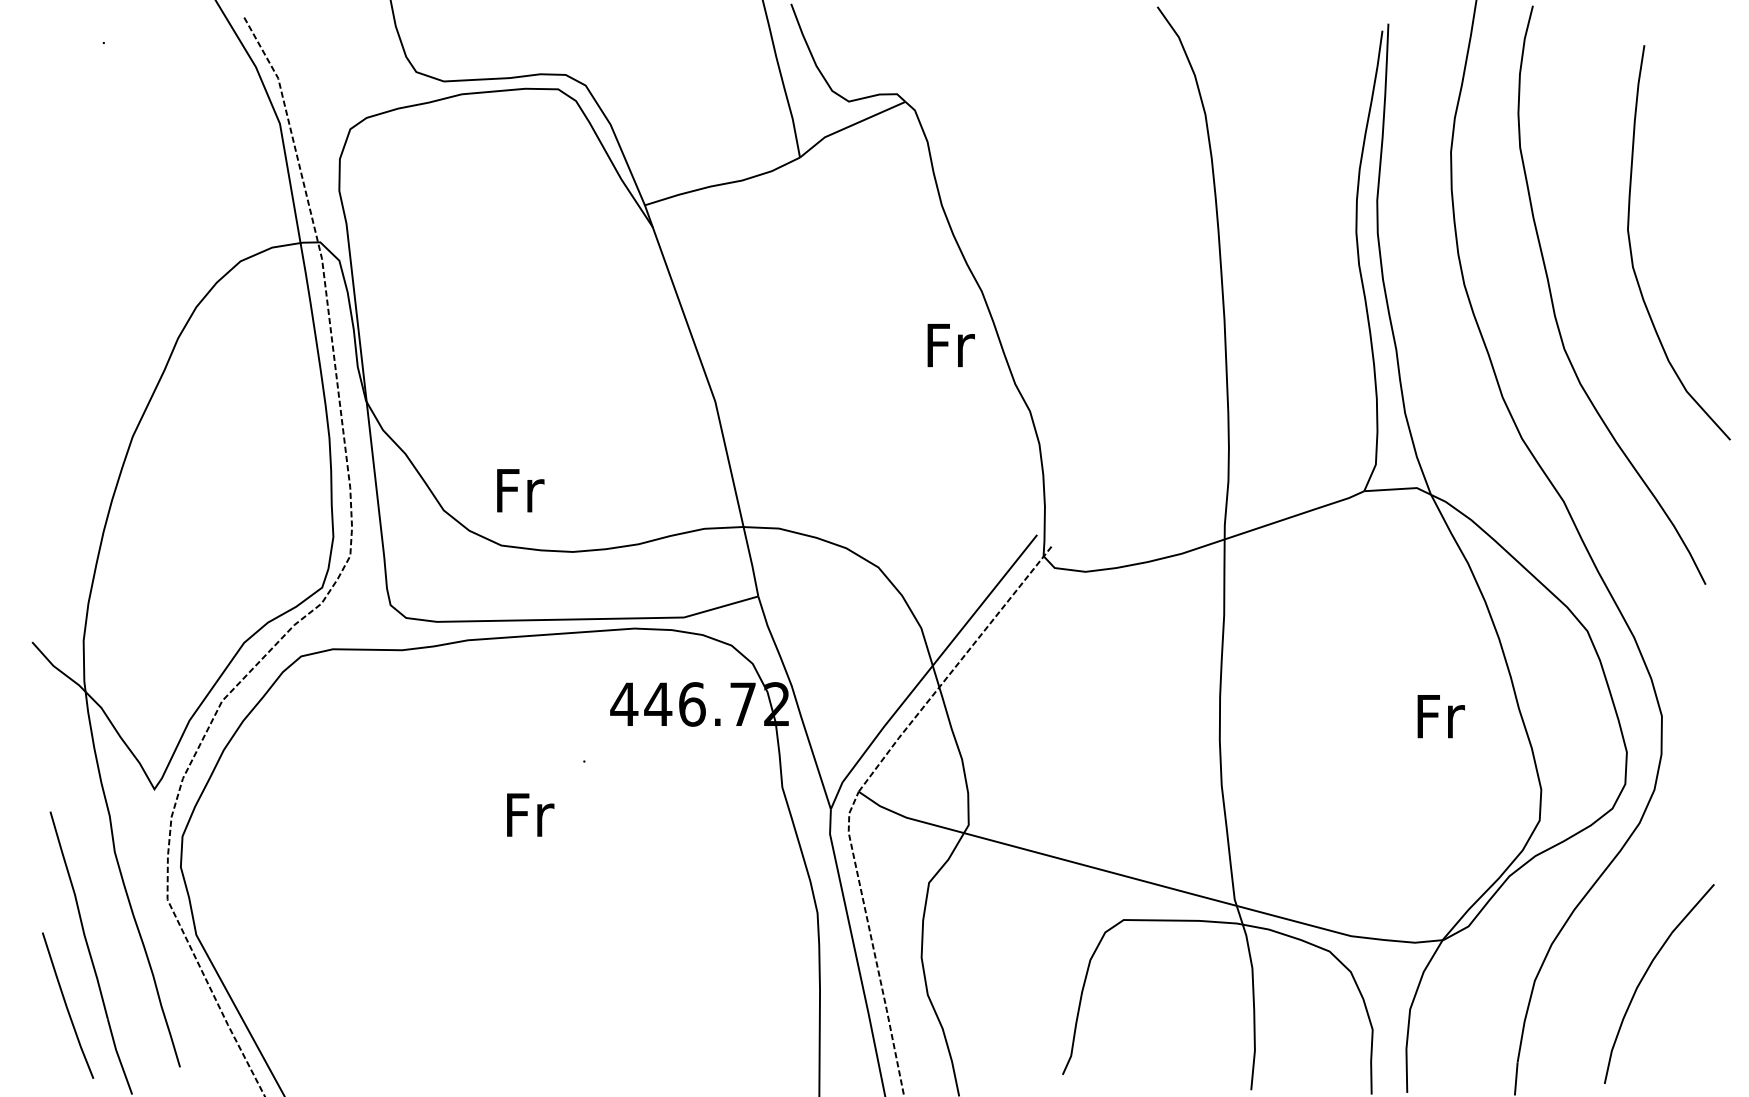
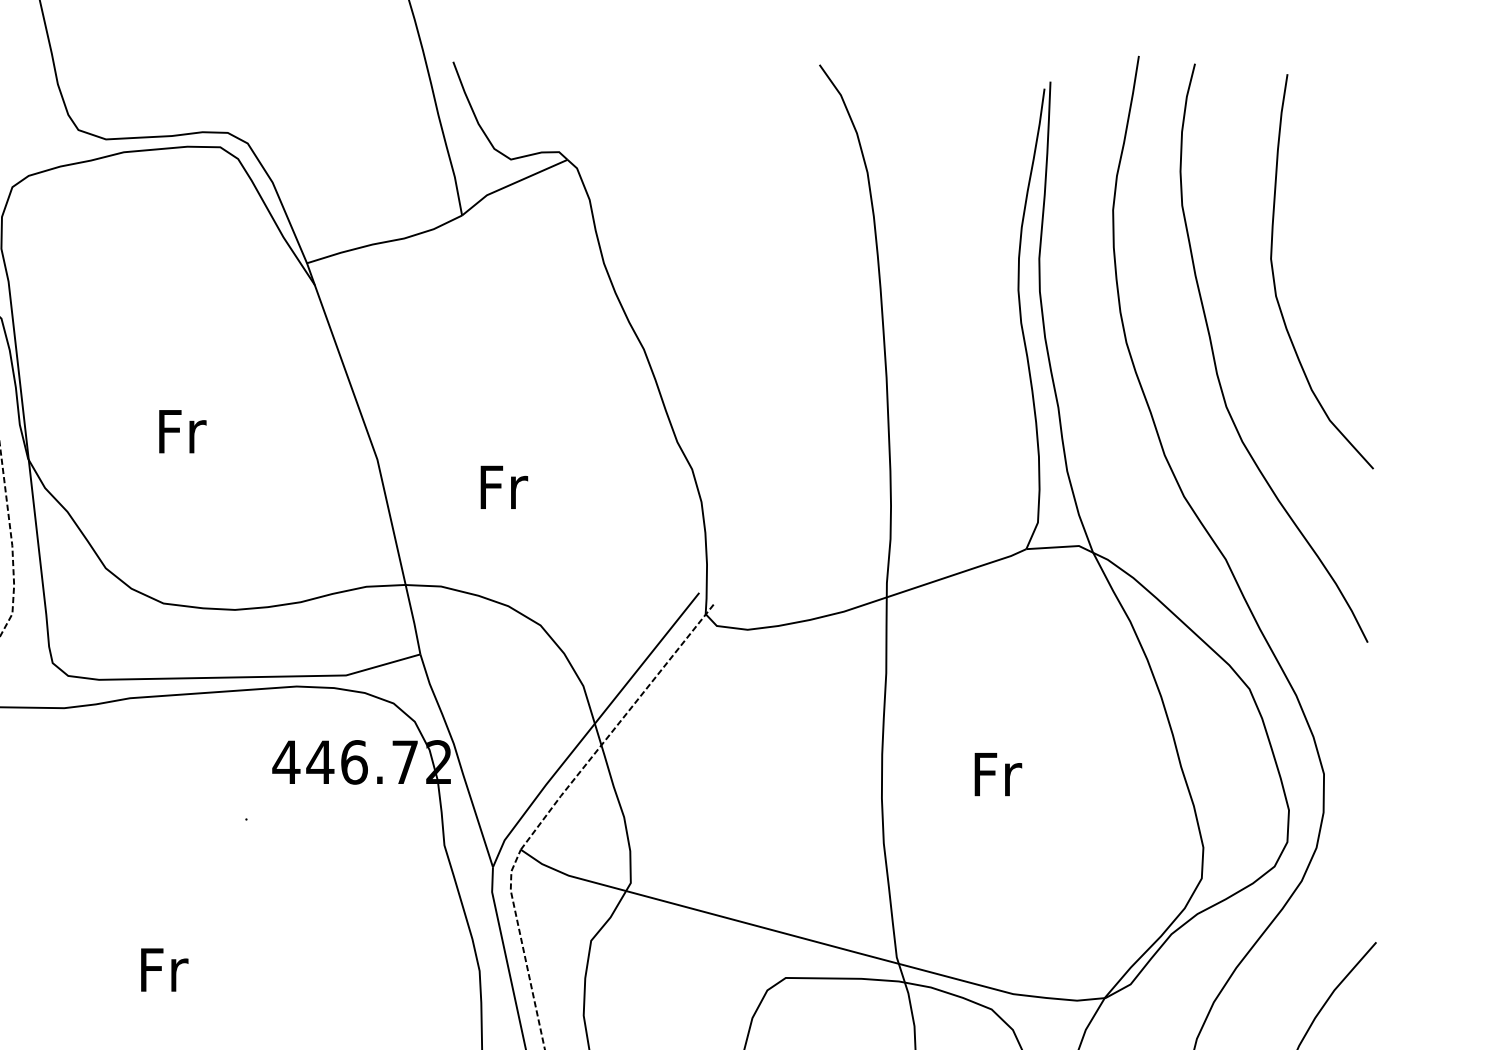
curve: (1631, 246) -> (1274, 275), moved
text: (950, 345) -> (503, 487), moved
text: (520, 490) -> (182, 431), moved
text: (1440, 716) -> (997, 774), moved
text: (530, 814) -> (164, 969), moved

